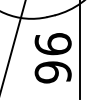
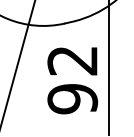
text: (52, 44) -> (71, 60), 96 -> 92

